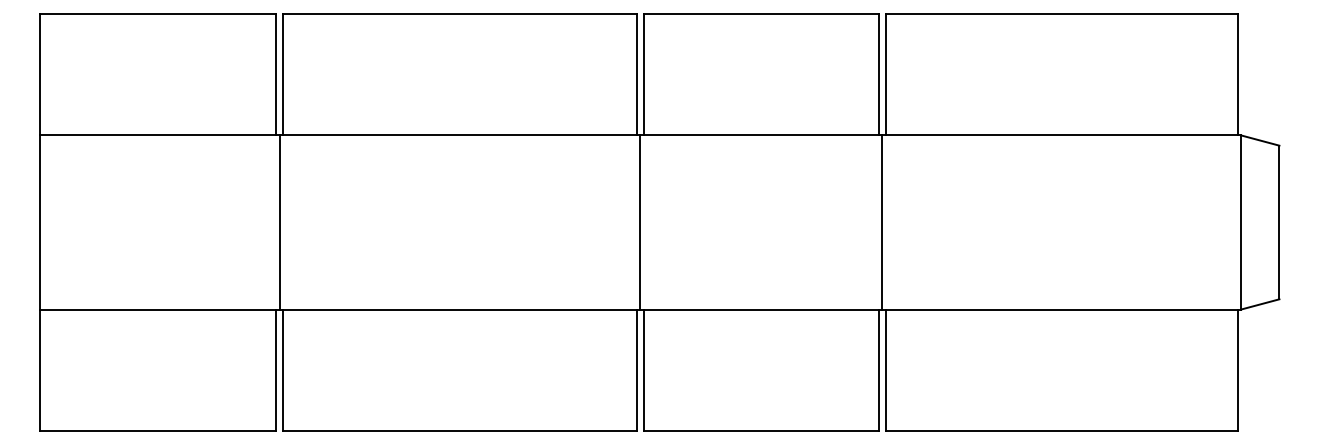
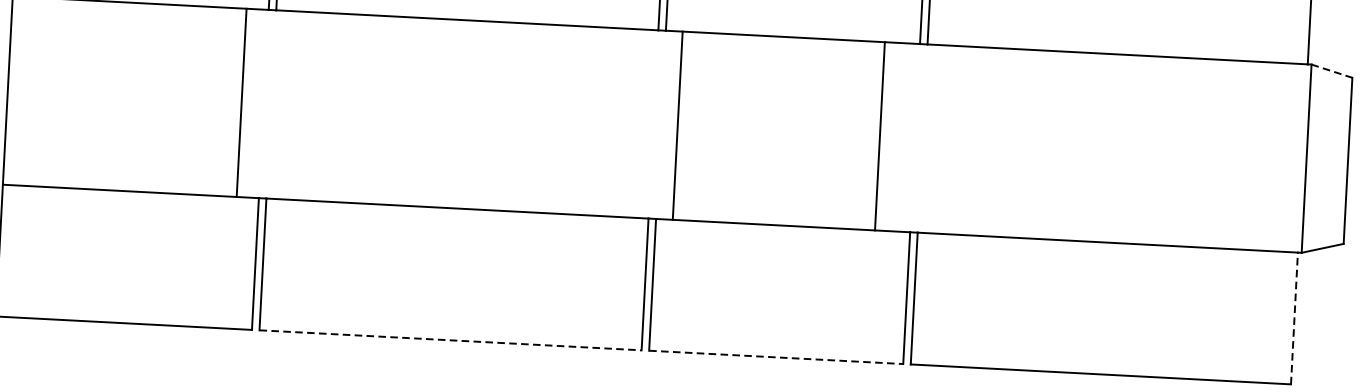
line: (1260, 140) -> (1332, 71), solid -> dashed
line: (279, 222) -> (241, 102), moved
line: (640, 222) -> (677, 125), moved
line: (882, 222) -> (880, 136), moved
line: (1237, 370) -> (1294, 318), solid -> dashed
line: (460, 431) -> (450, 340), solid -> dashed
line: (761, 431) -> (776, 357), solid -> dashed

